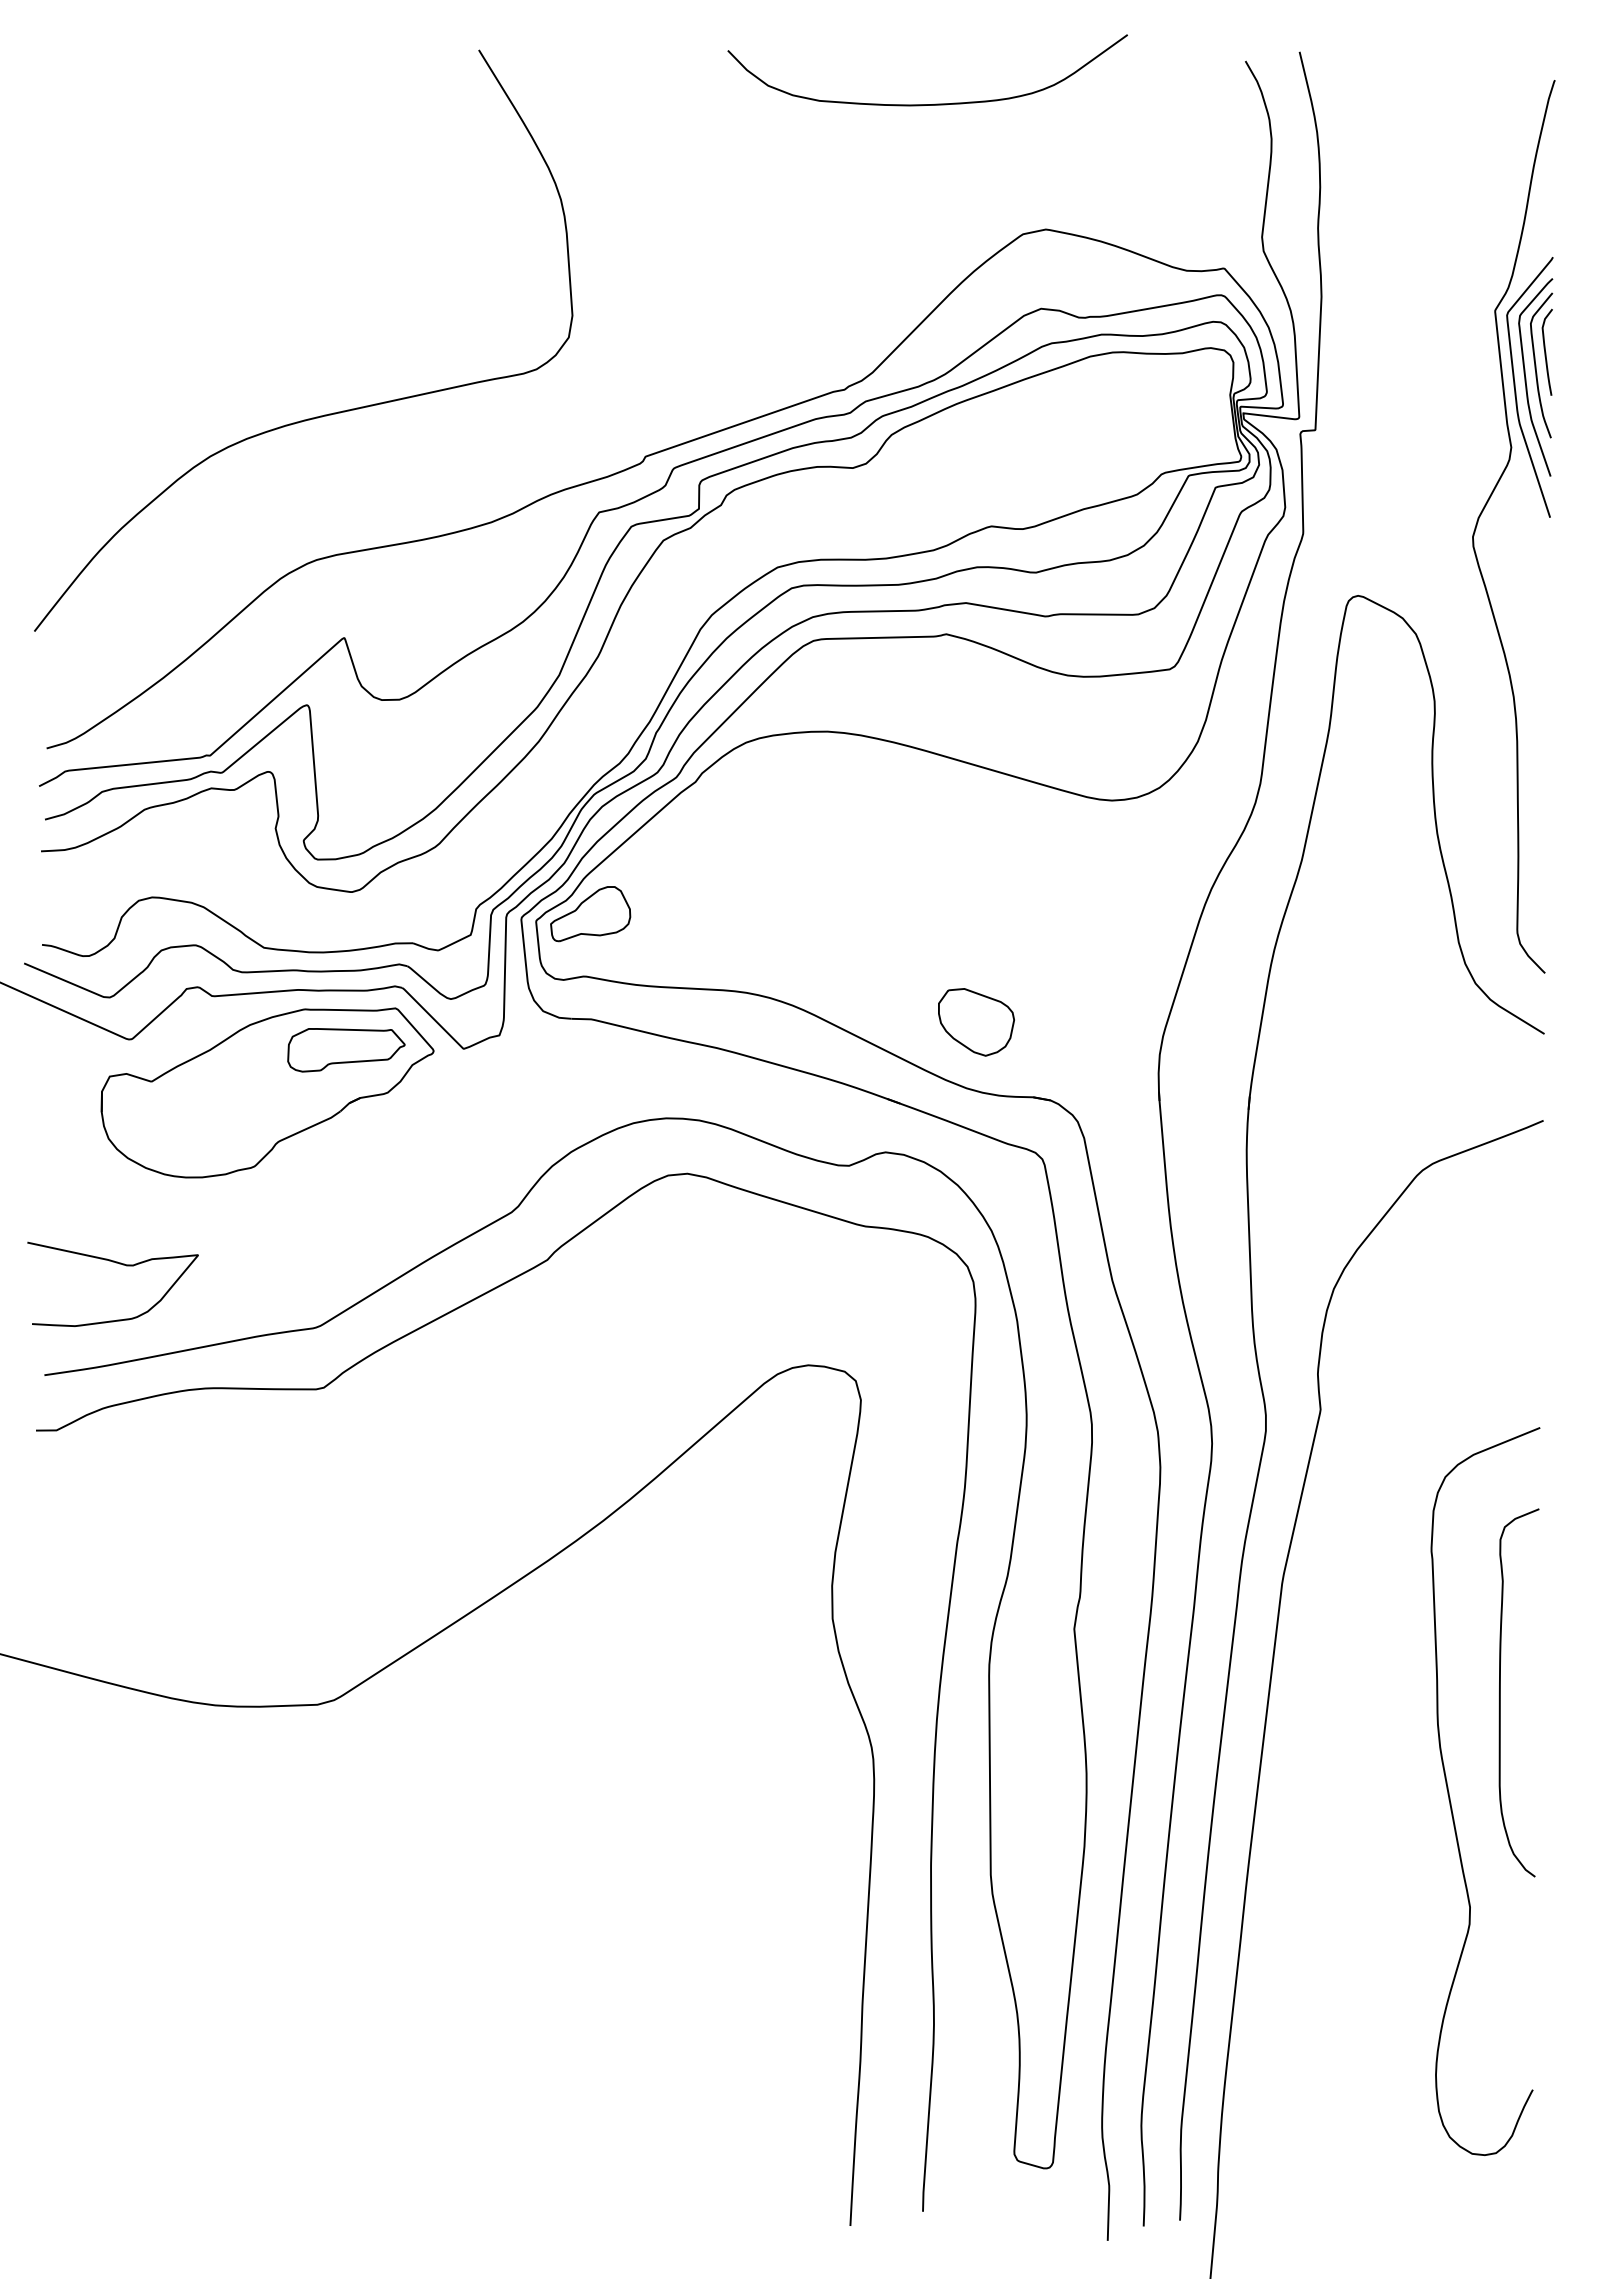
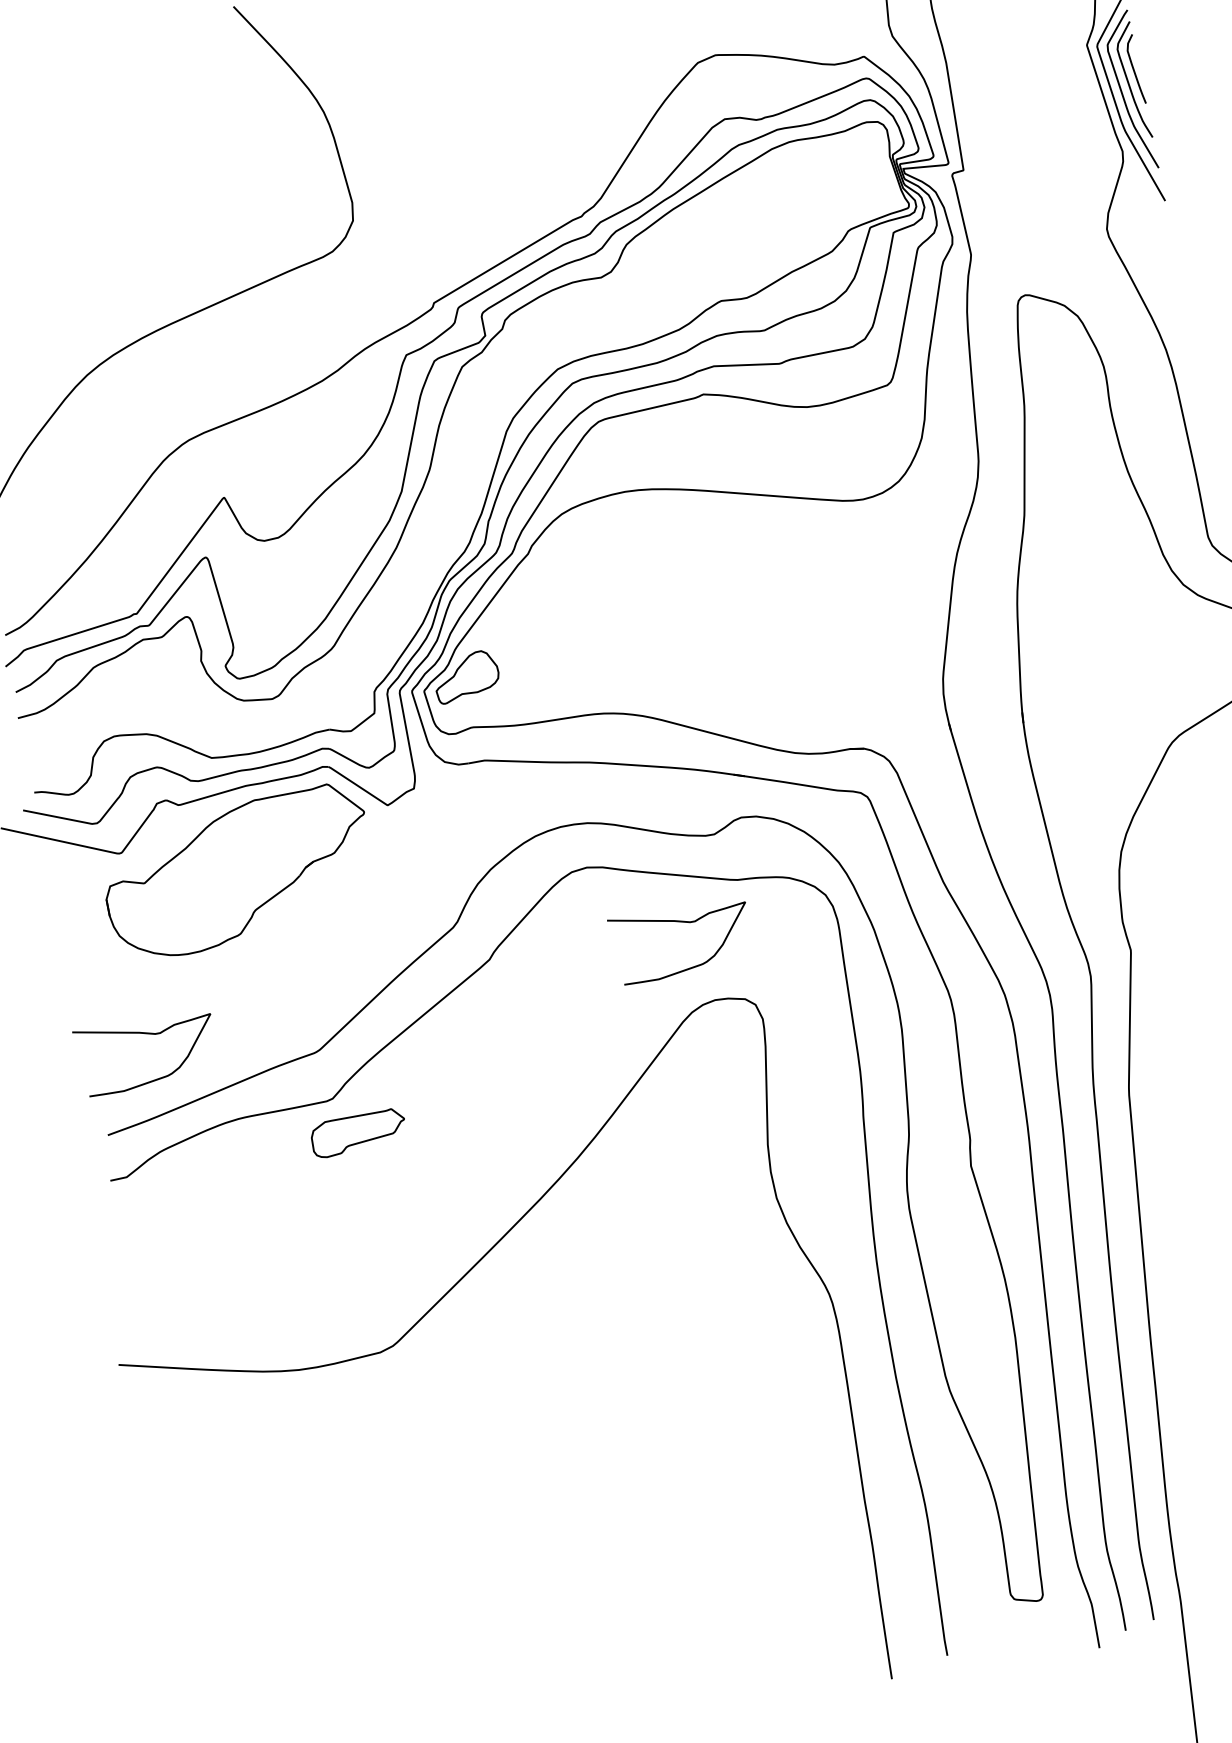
part: (976, 1022) -> (792, 698), removed
part: (346, 1050) -> (358, 1133), moved
curve: (790, 1264) -> (684, 922), added

